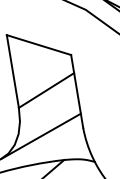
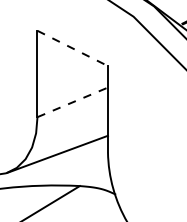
line: (39, 45) -> (73, 48), solid -> dashed
line: (47, 90) -> (73, 102), solid -> dashed

